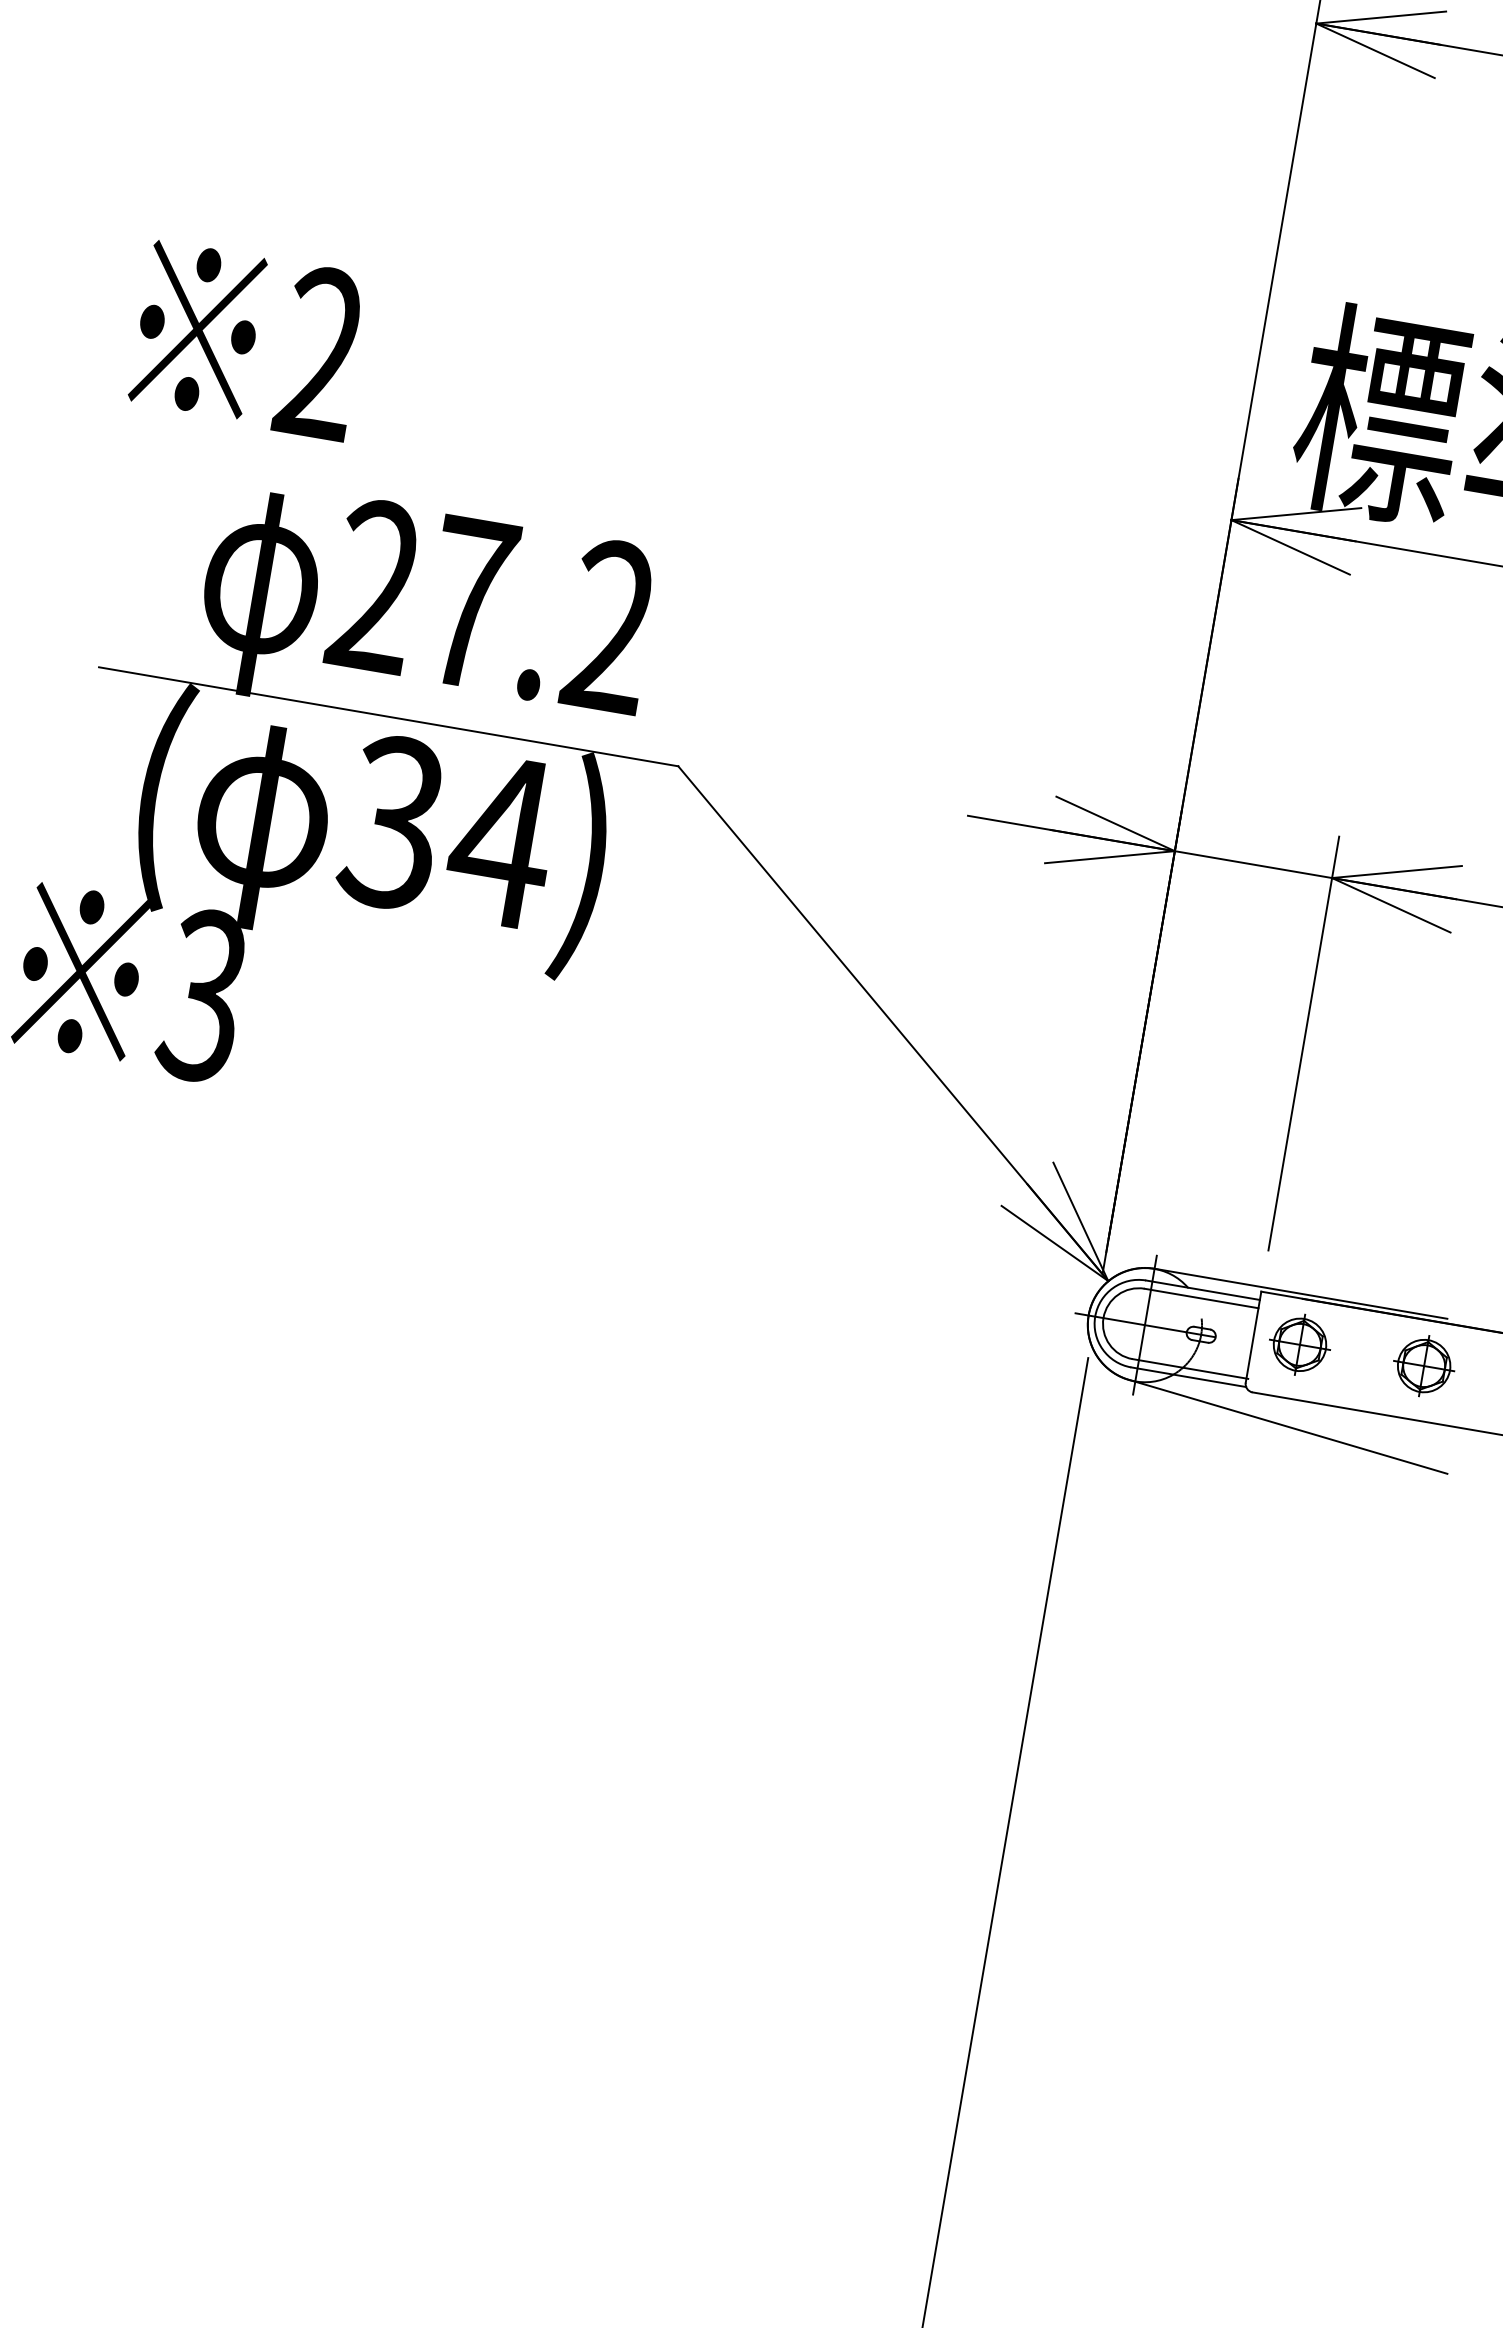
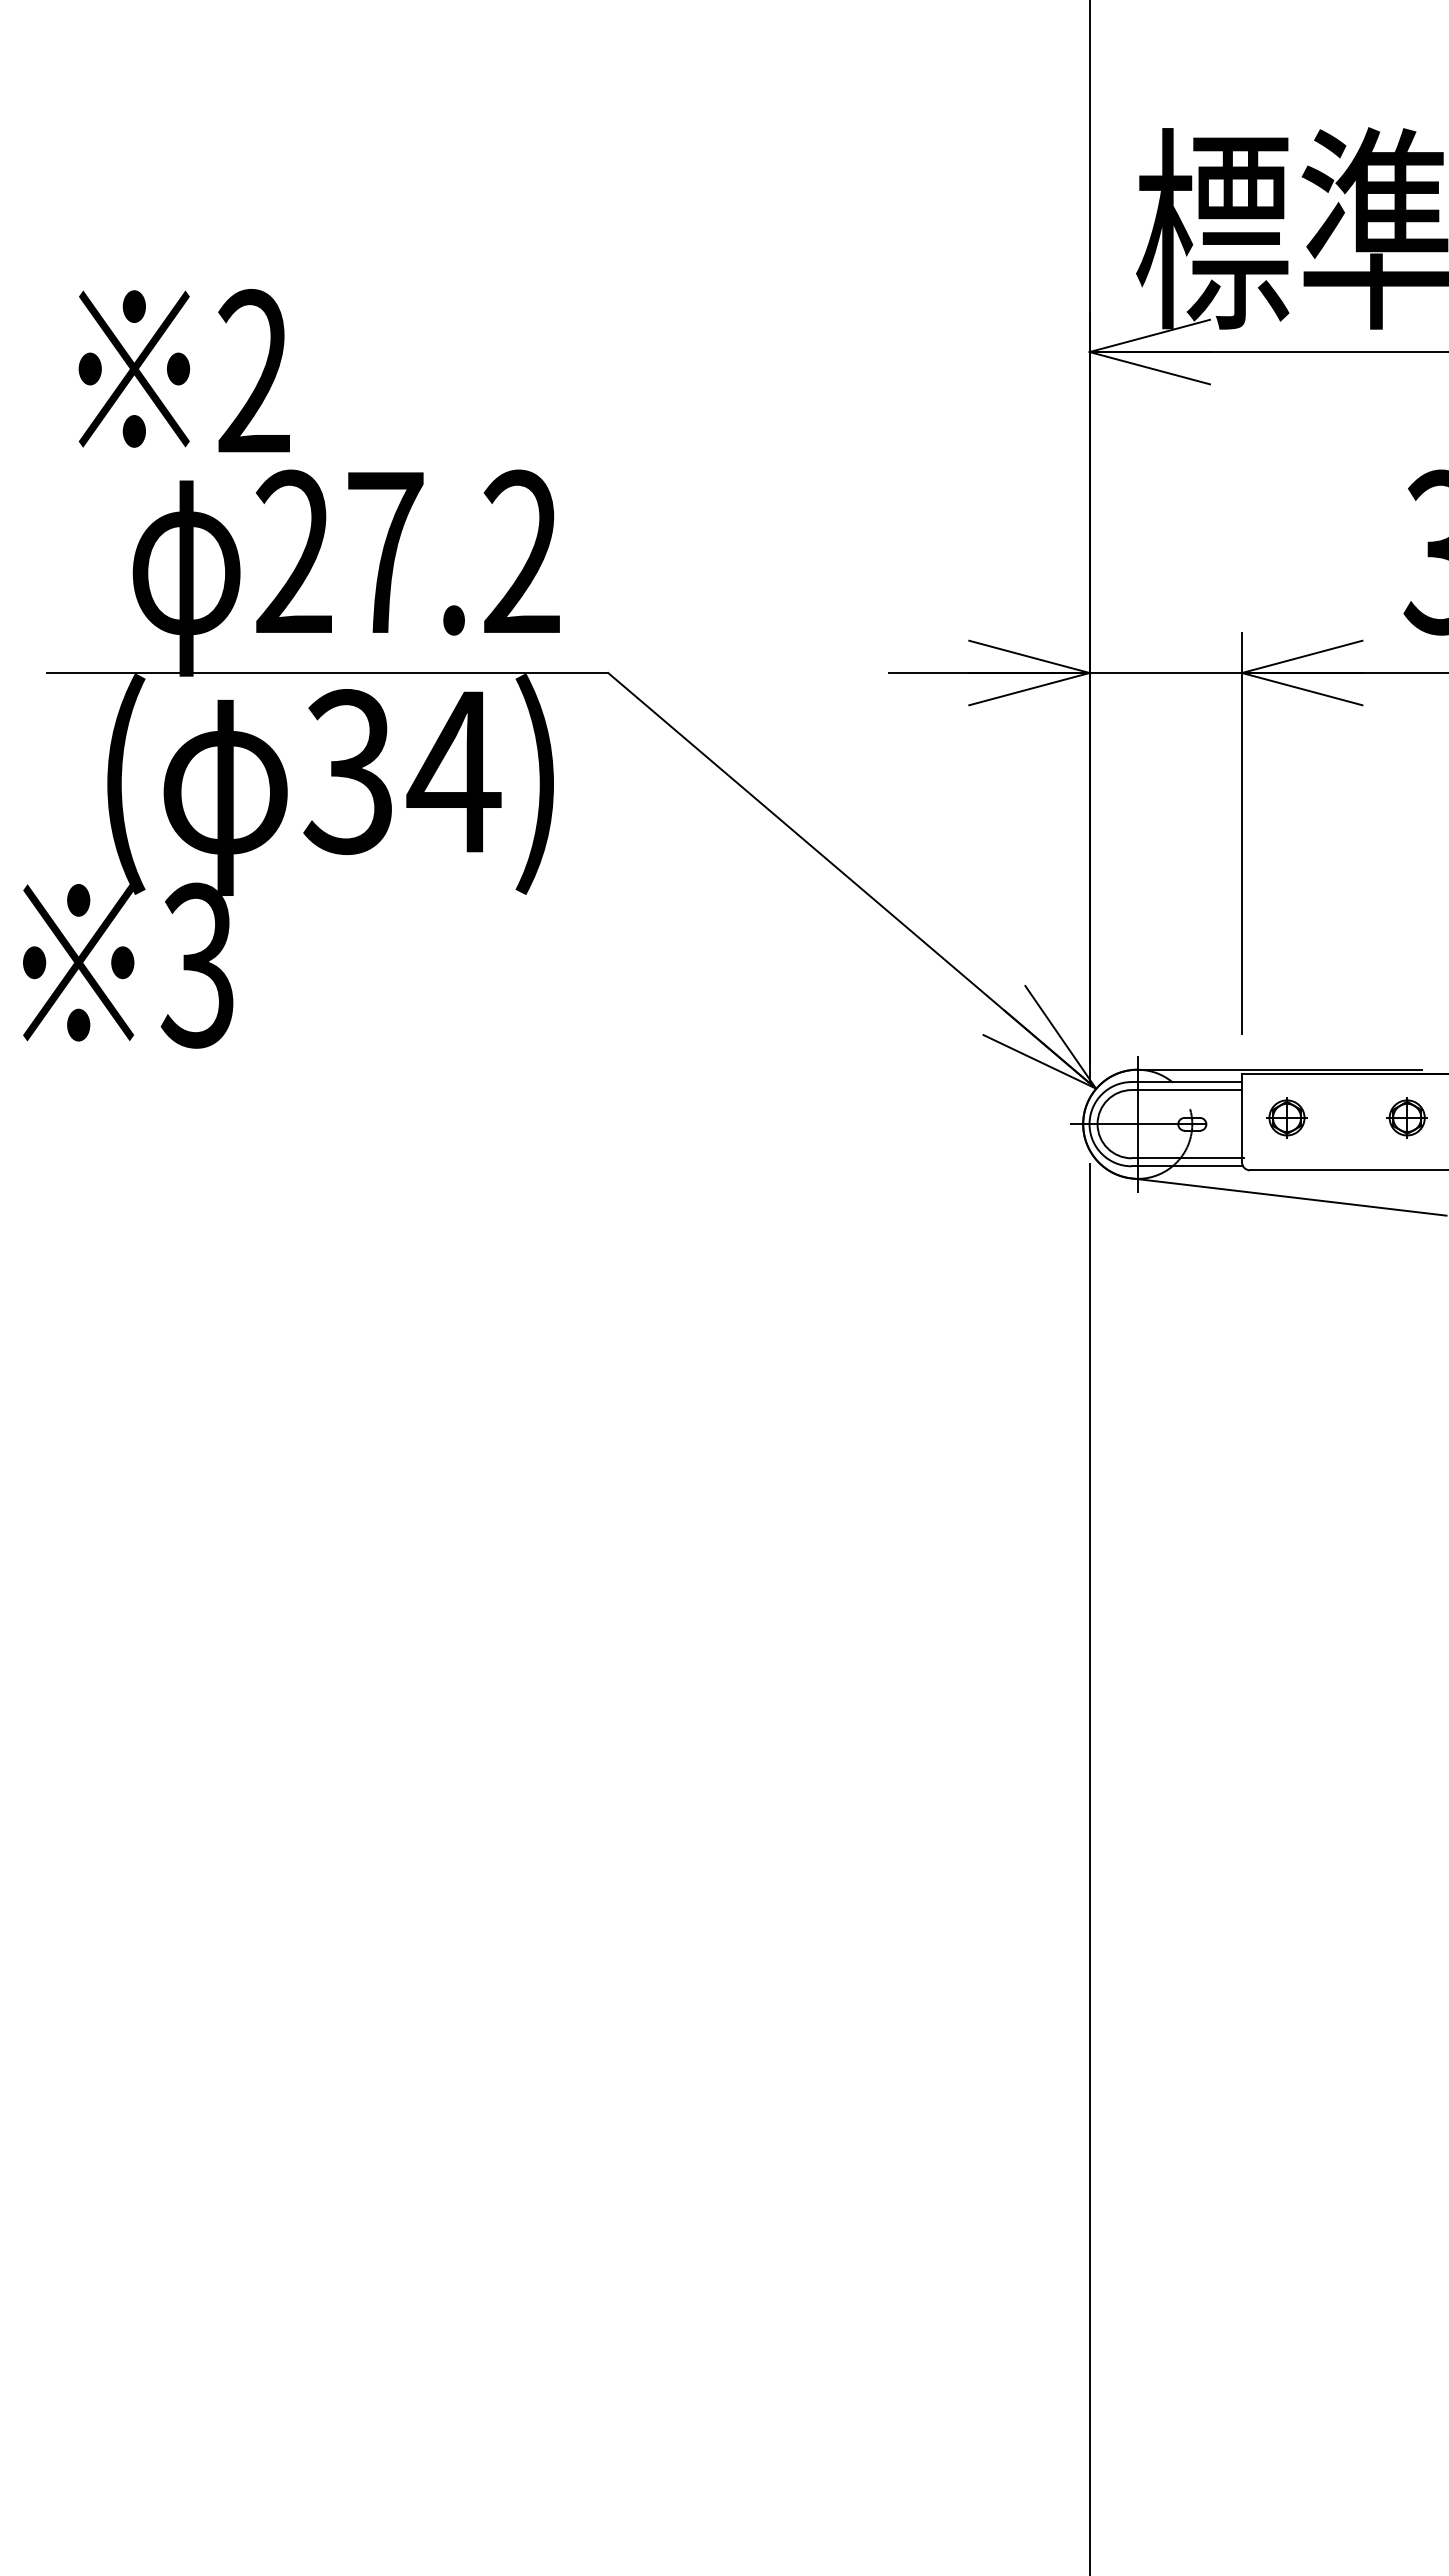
text: (248, 339) -> (183, 370), moved
part: (1299, 1344) -> (1286, 1117), size x0.7
part: (1423, 1365) -> (1406, 1117), size x0.7

